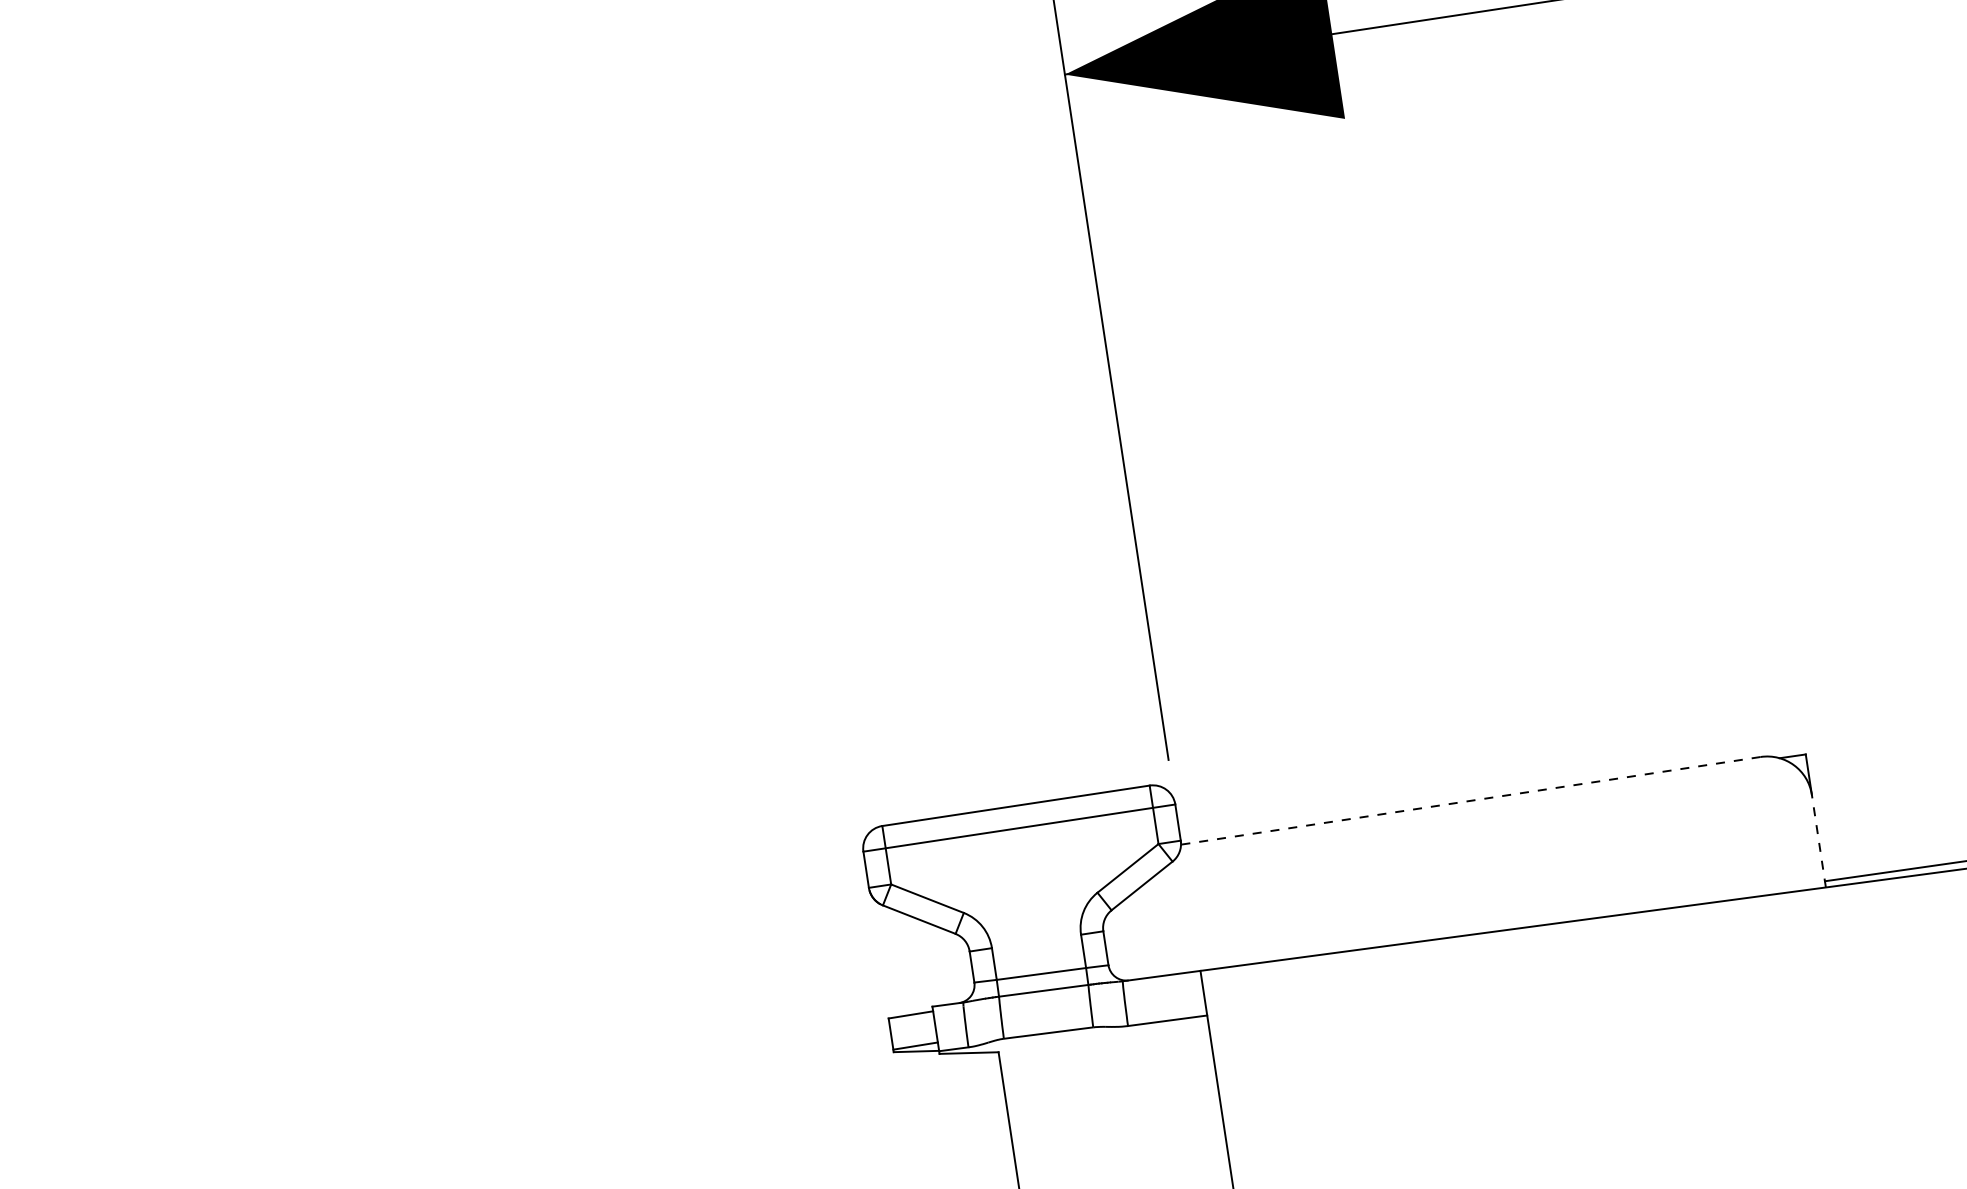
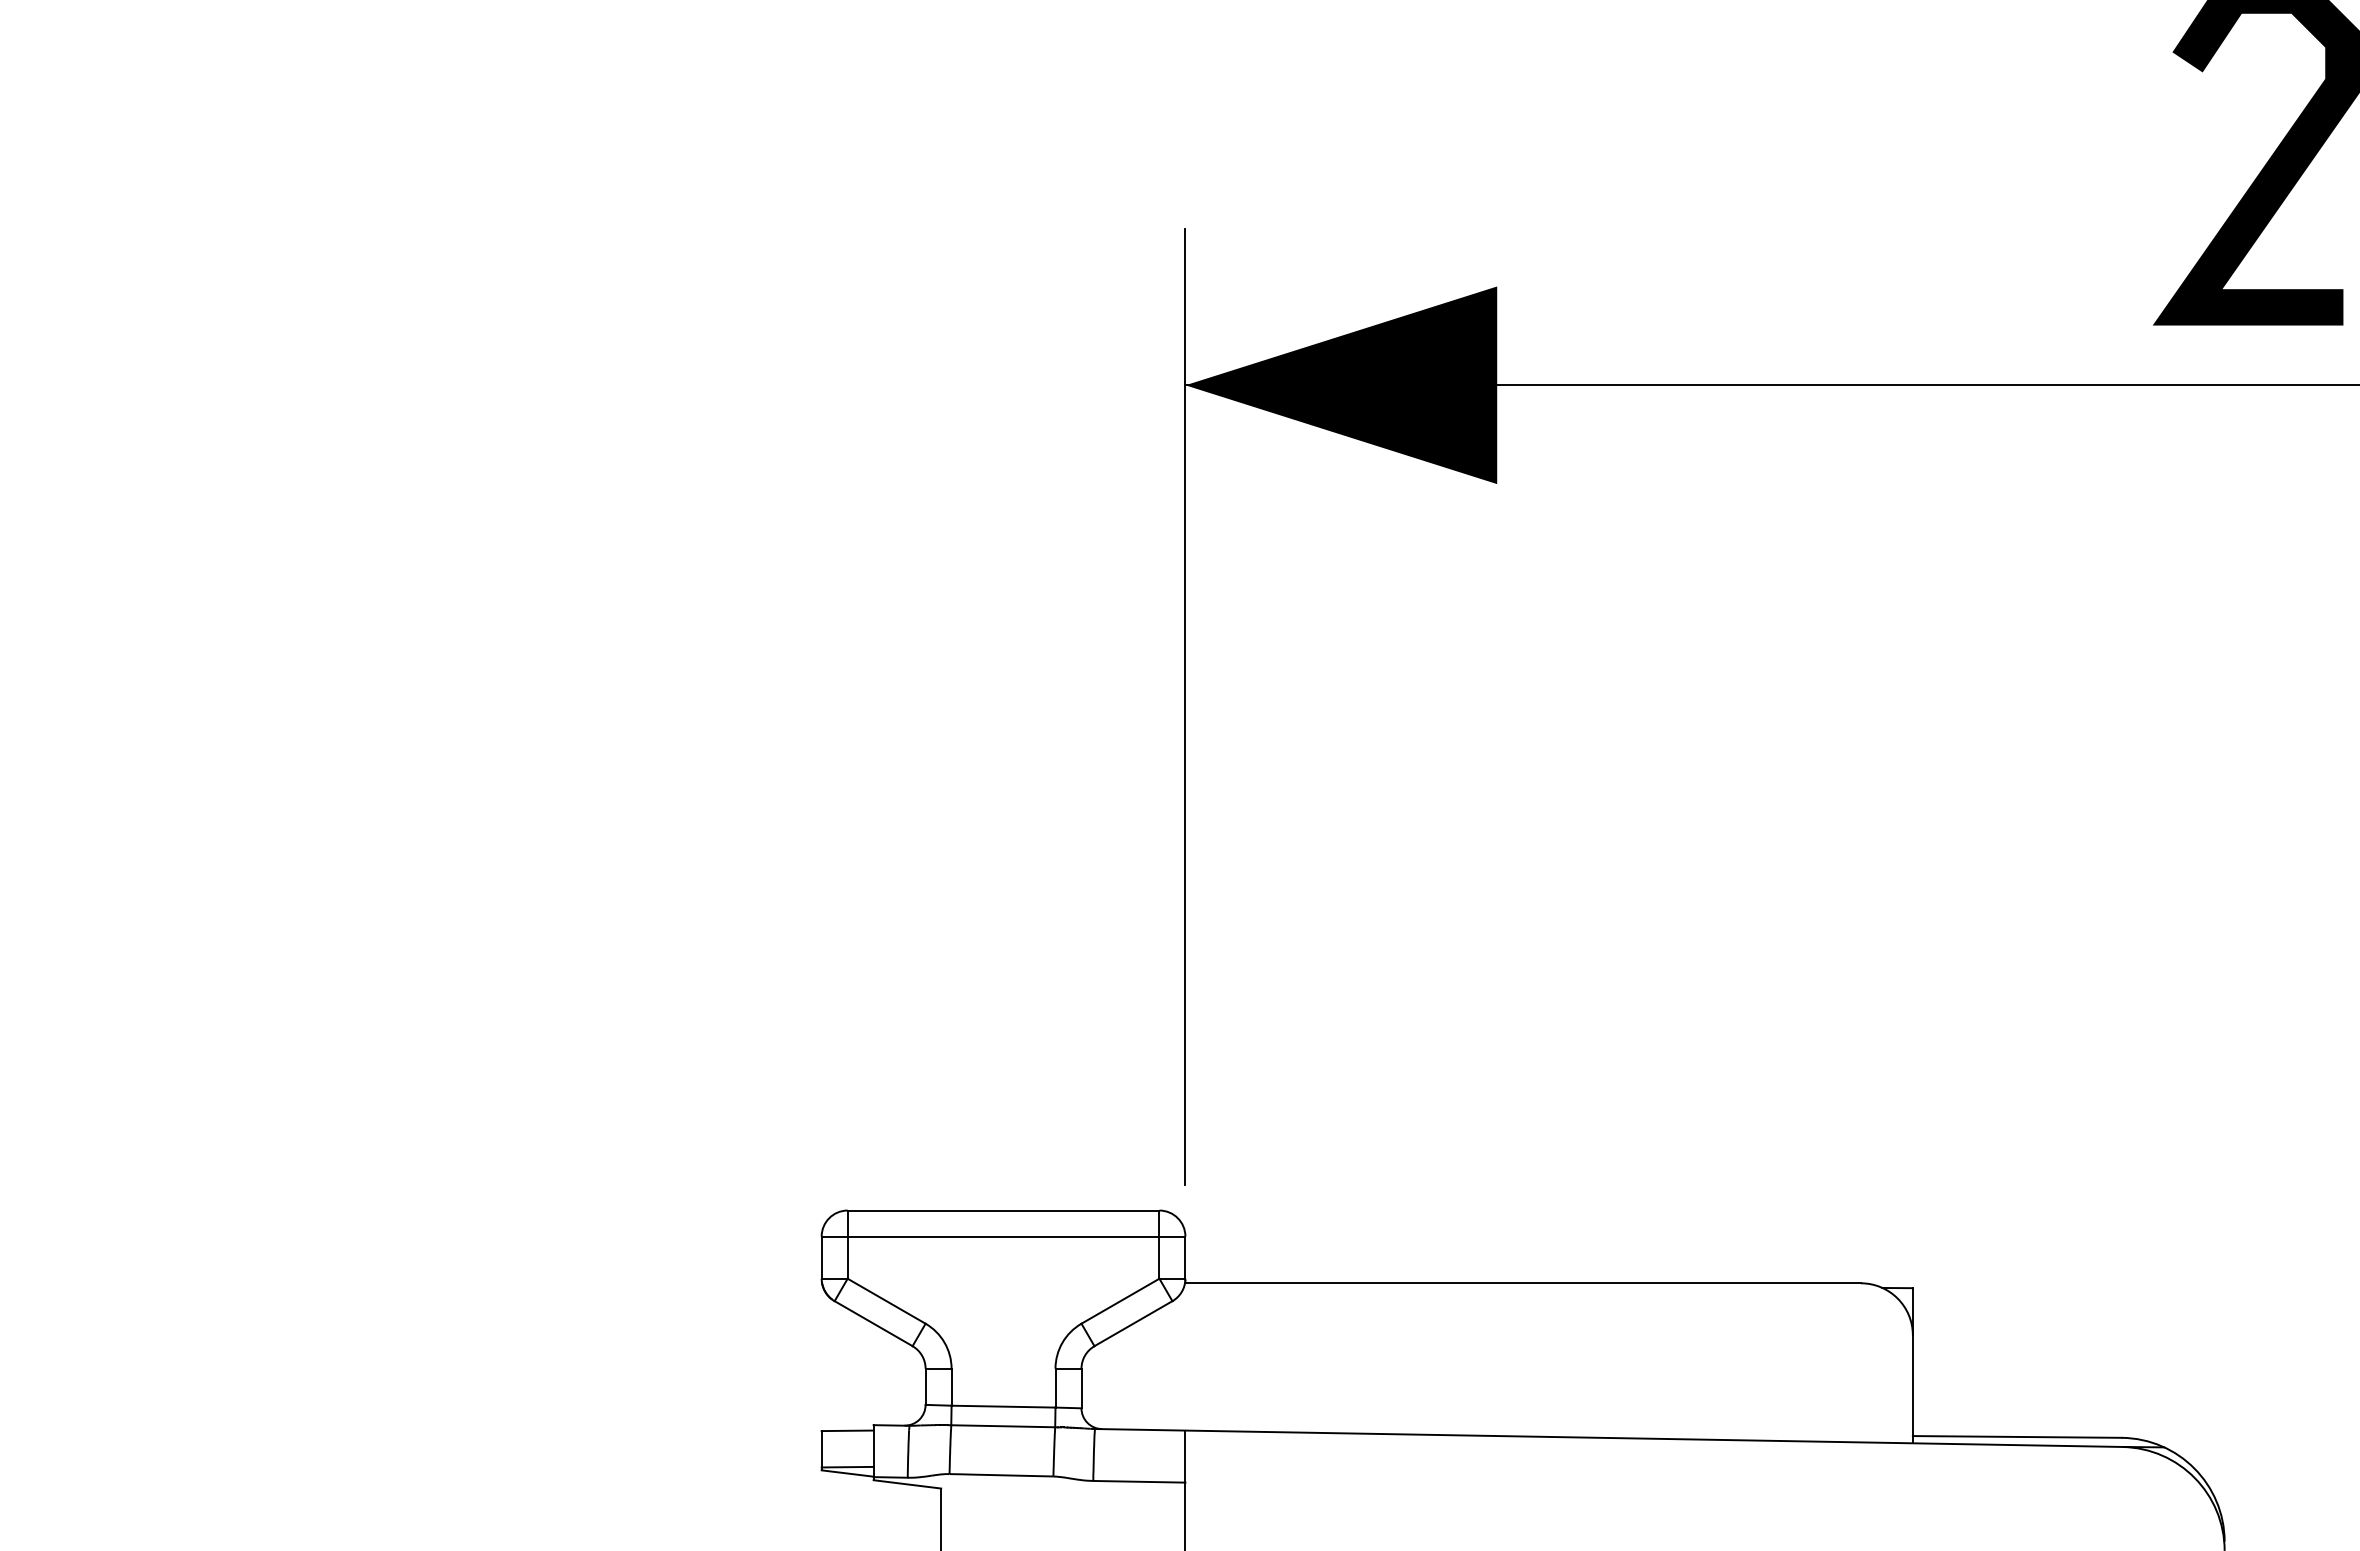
line: (1471, 800) -> (1523, 1283), dashed -> solid
line: (1818, 840) -> (1912, 1388), dashed -> solid

